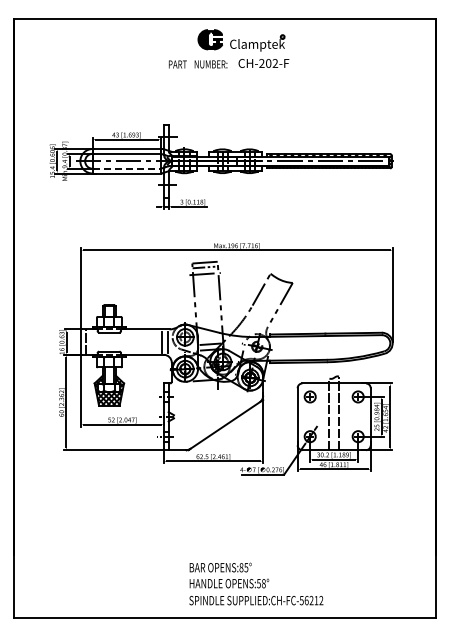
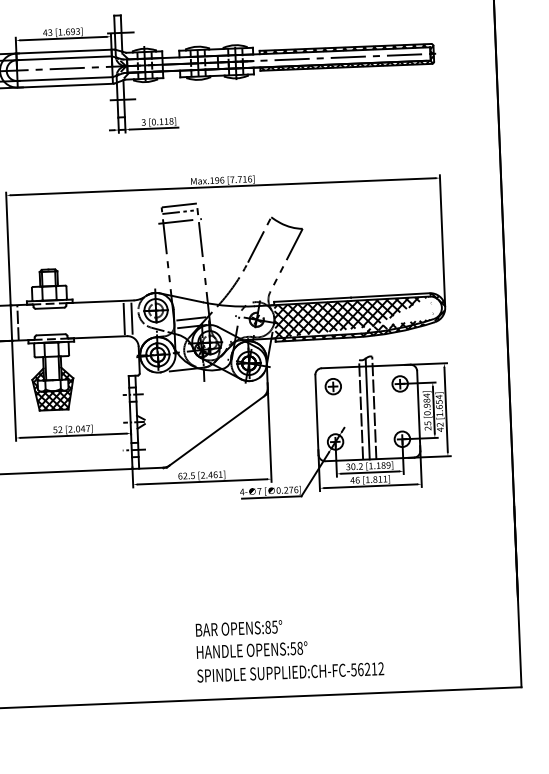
line: (127, 168) -> (66, 78), dashed -> solid
hatch: (331, 347) -> (360, 316), added
line: (334, 413) -> (368, 408), added
text: (256, 583) -> (289, 648), moved

